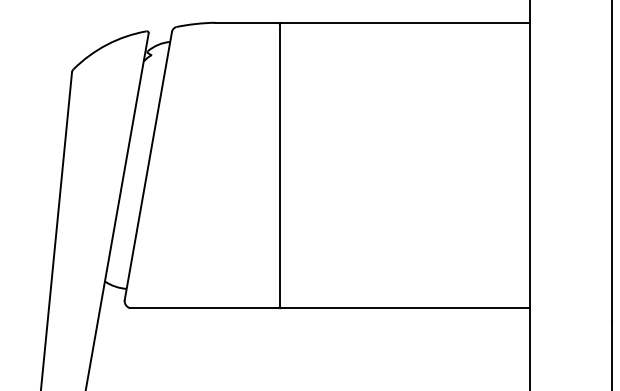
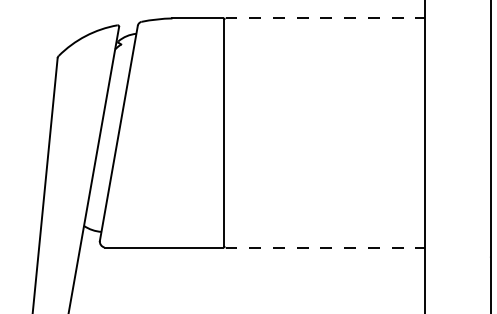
line: (406, 22) -> (325, 18), solid -> dashed
line: (406, 308) -> (325, 247), solid -> dashed

